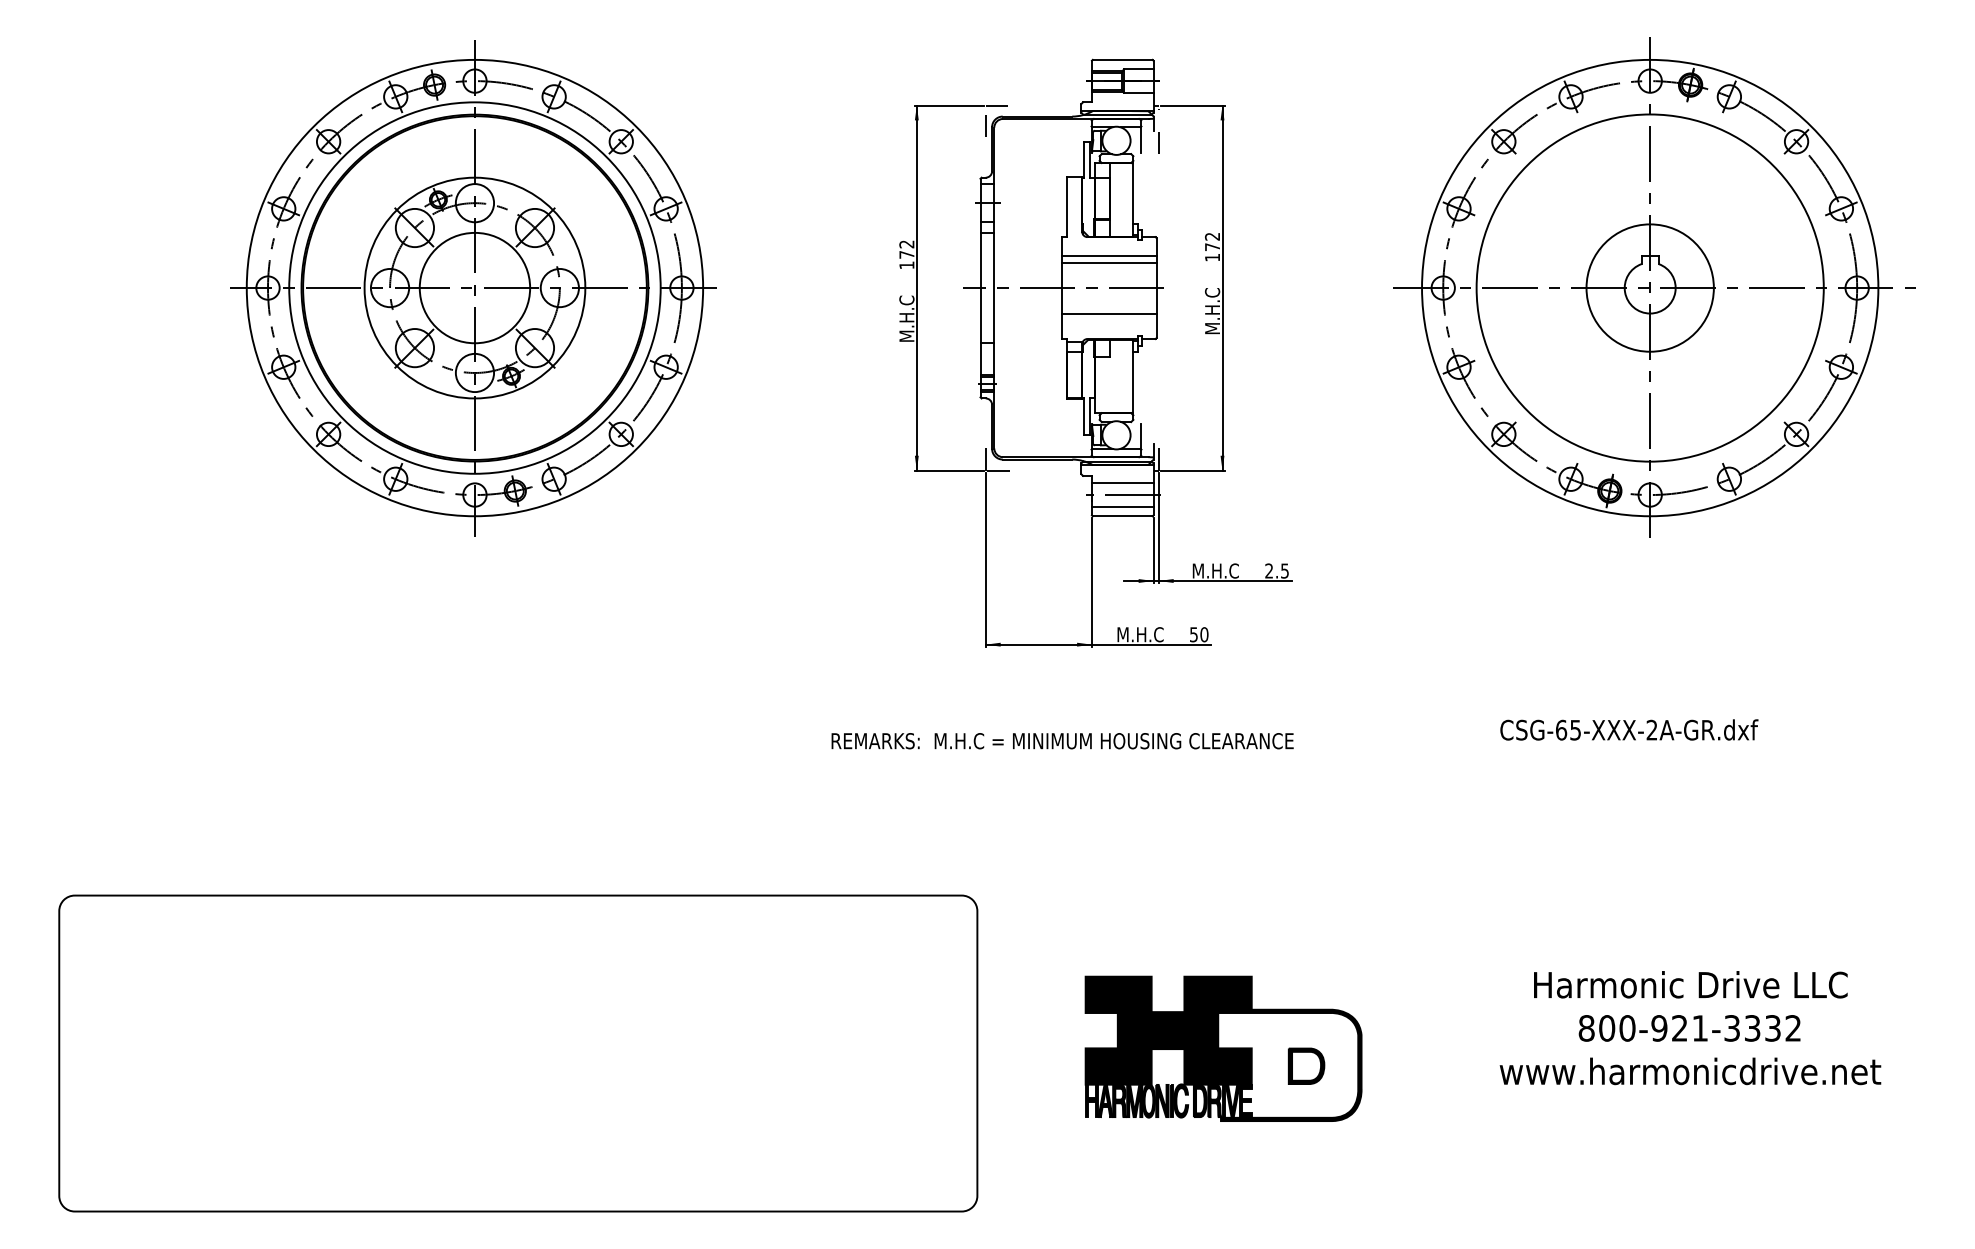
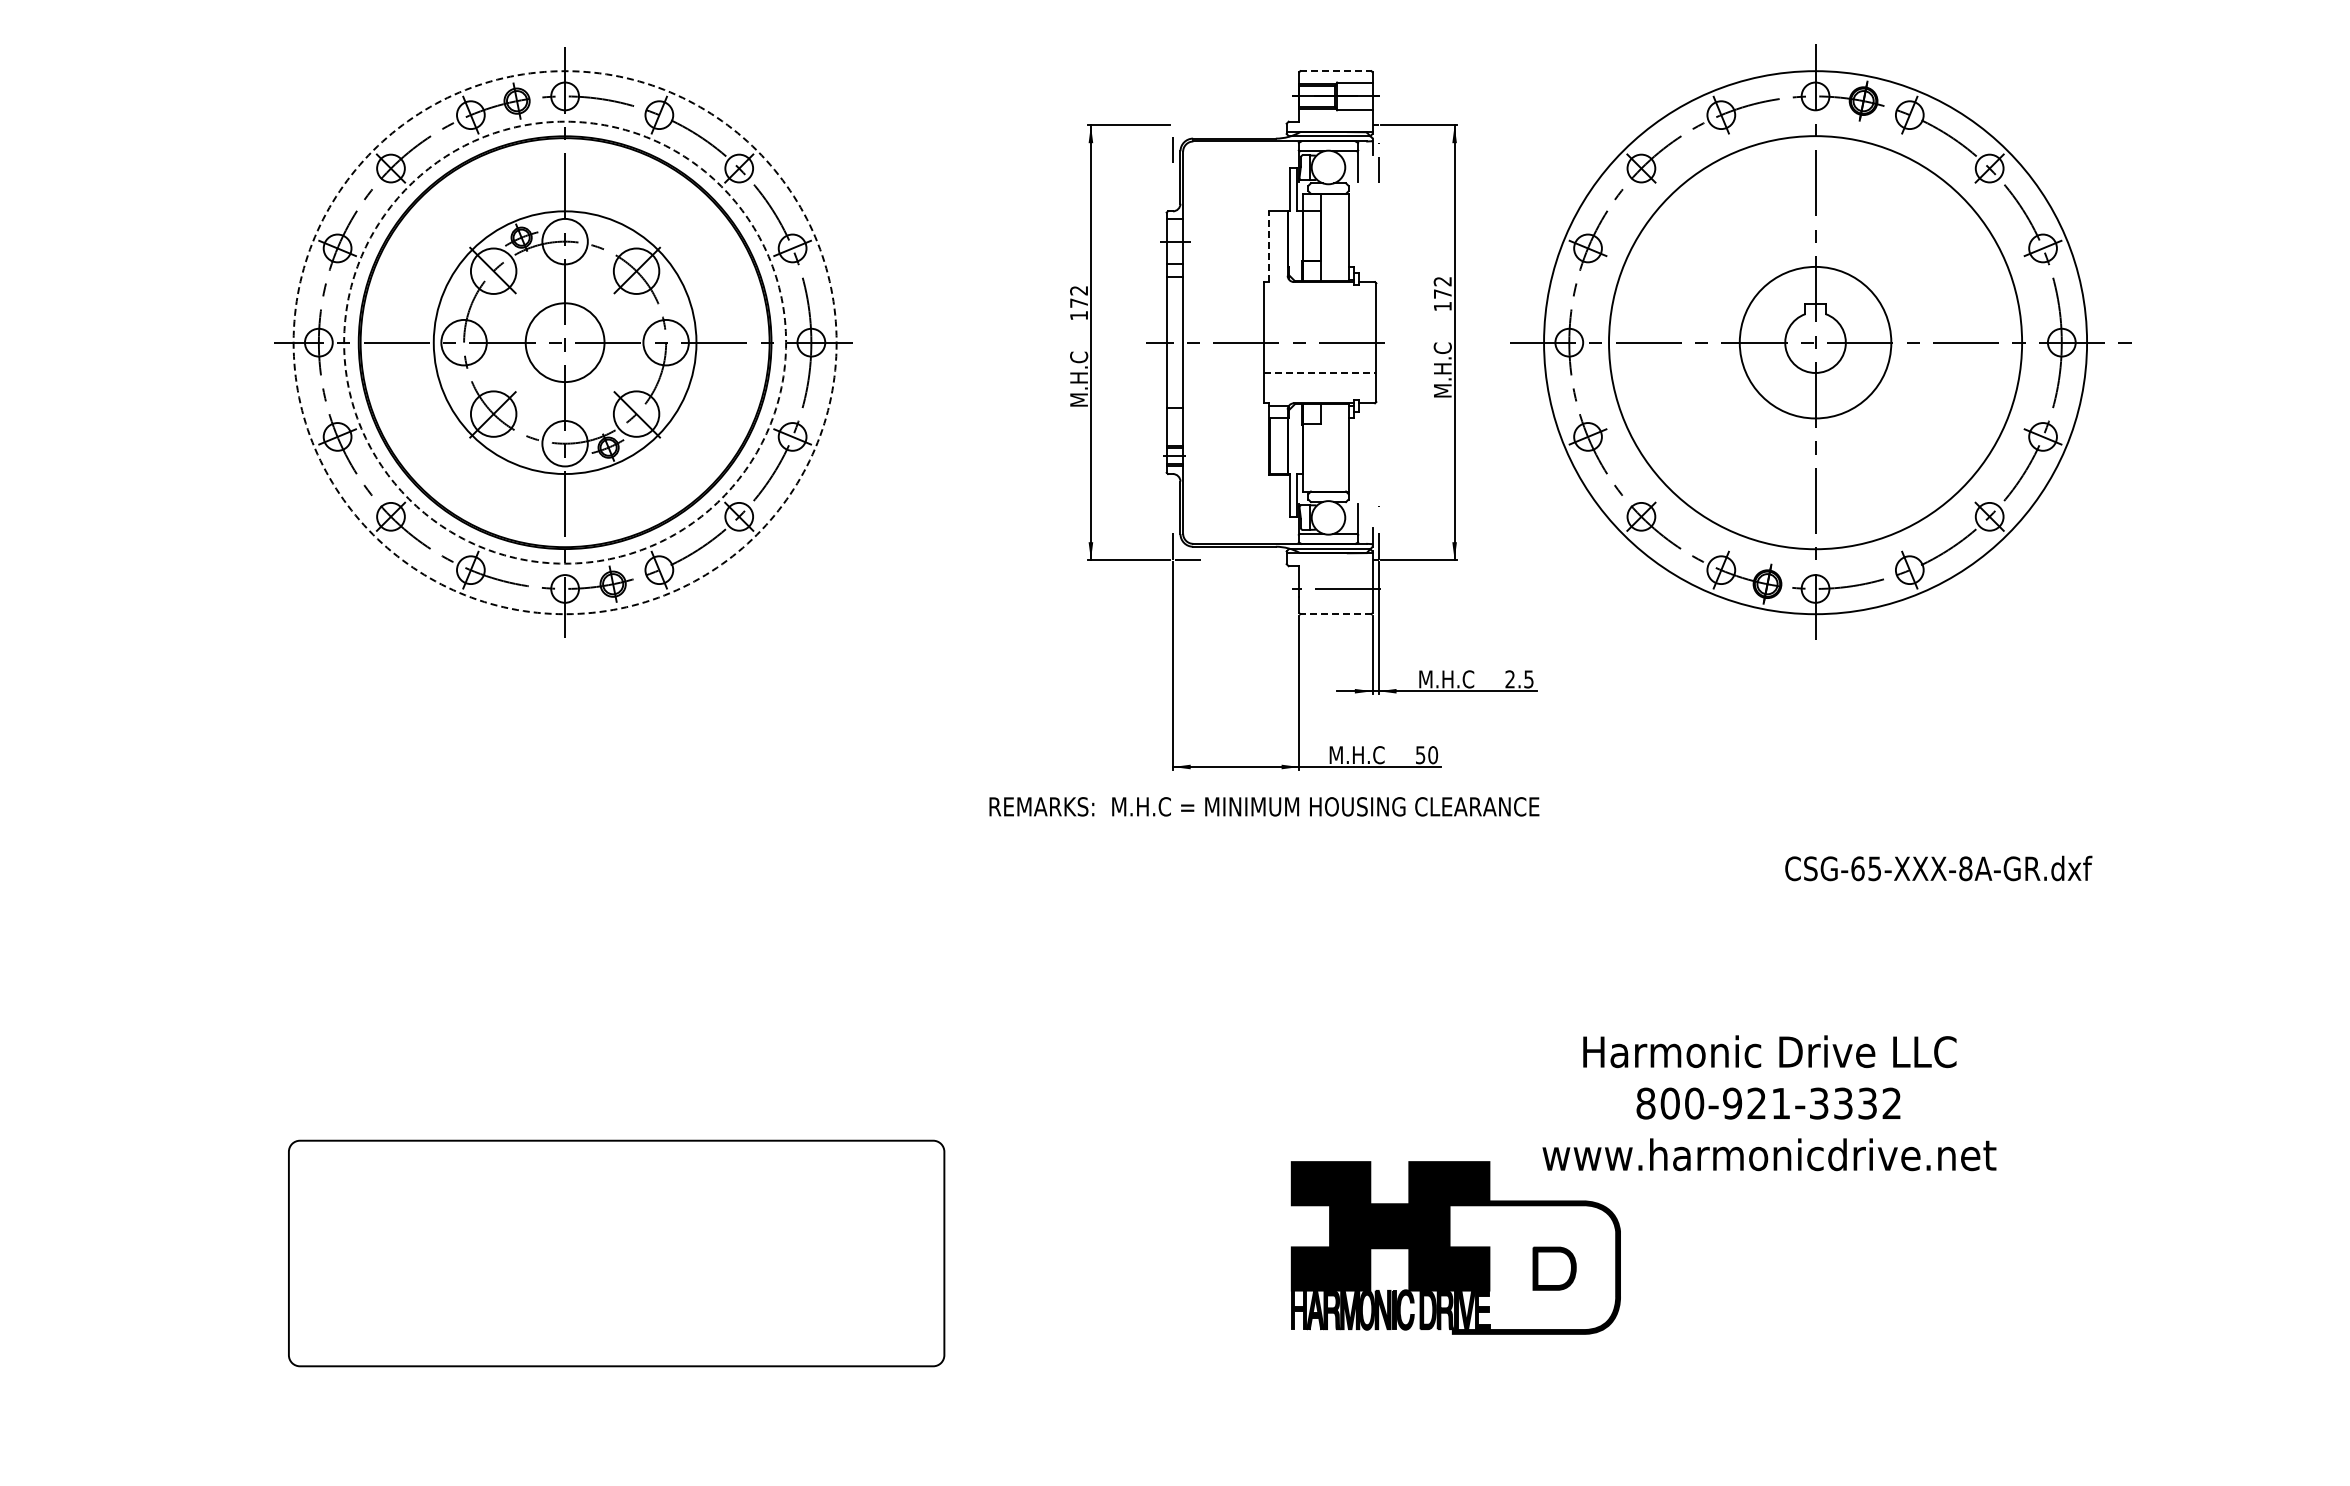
line: (1122, 60) -> (1335, 71), solid -> dashed
line: (998, 105) -> (1187, 125), removed
line: (1066, 207) -> (1269, 246), solid -> dashed
line: (1108, 255) -> (1319, 304), removed
line: (1108, 262) -> (1319, 312), removed
circle: (474, 287) -> (564, 342), size x0.6
circle: (474, 287) -> (564, 342), solid -> dashed
circle: (475, 287) -> (565, 342), solid -> dashed
part: (1654, 287) -> (1820, 341), moved
line: (1109, 313) -> (1320, 373), solid -> dashed
line: (1122, 483) -> (1335, 575), removed
line: (1122, 506) -> (1335, 602), removed
line: (1122, 516) -> (1335, 614), solid -> dashed
text: (1651, 729) -> (1965, 868), CSG-65-XXX-2A-GR.dxf -> CSG-65-XXX-8A-GR.dxf
text: (1062, 740) -> (1264, 806), moved
text: (1690, 1028) -> (1769, 1103), moved
part: (518, 1053) -> (616, 1253), size x0.6

